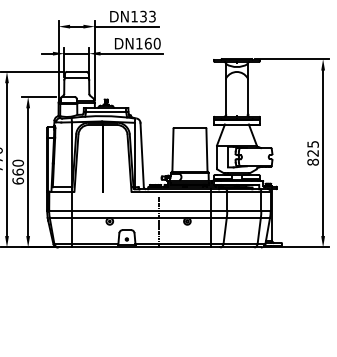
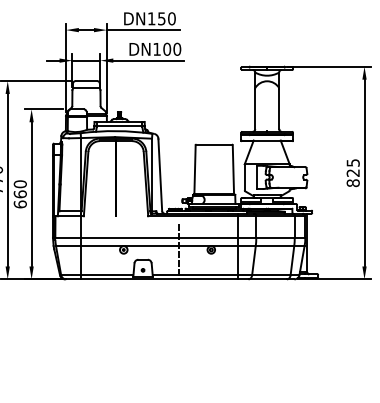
text: (147, 16) -> (166, 18), DN133 -> DN150
text: (148, 42) -> (167, 48), DN160 -> DN100

